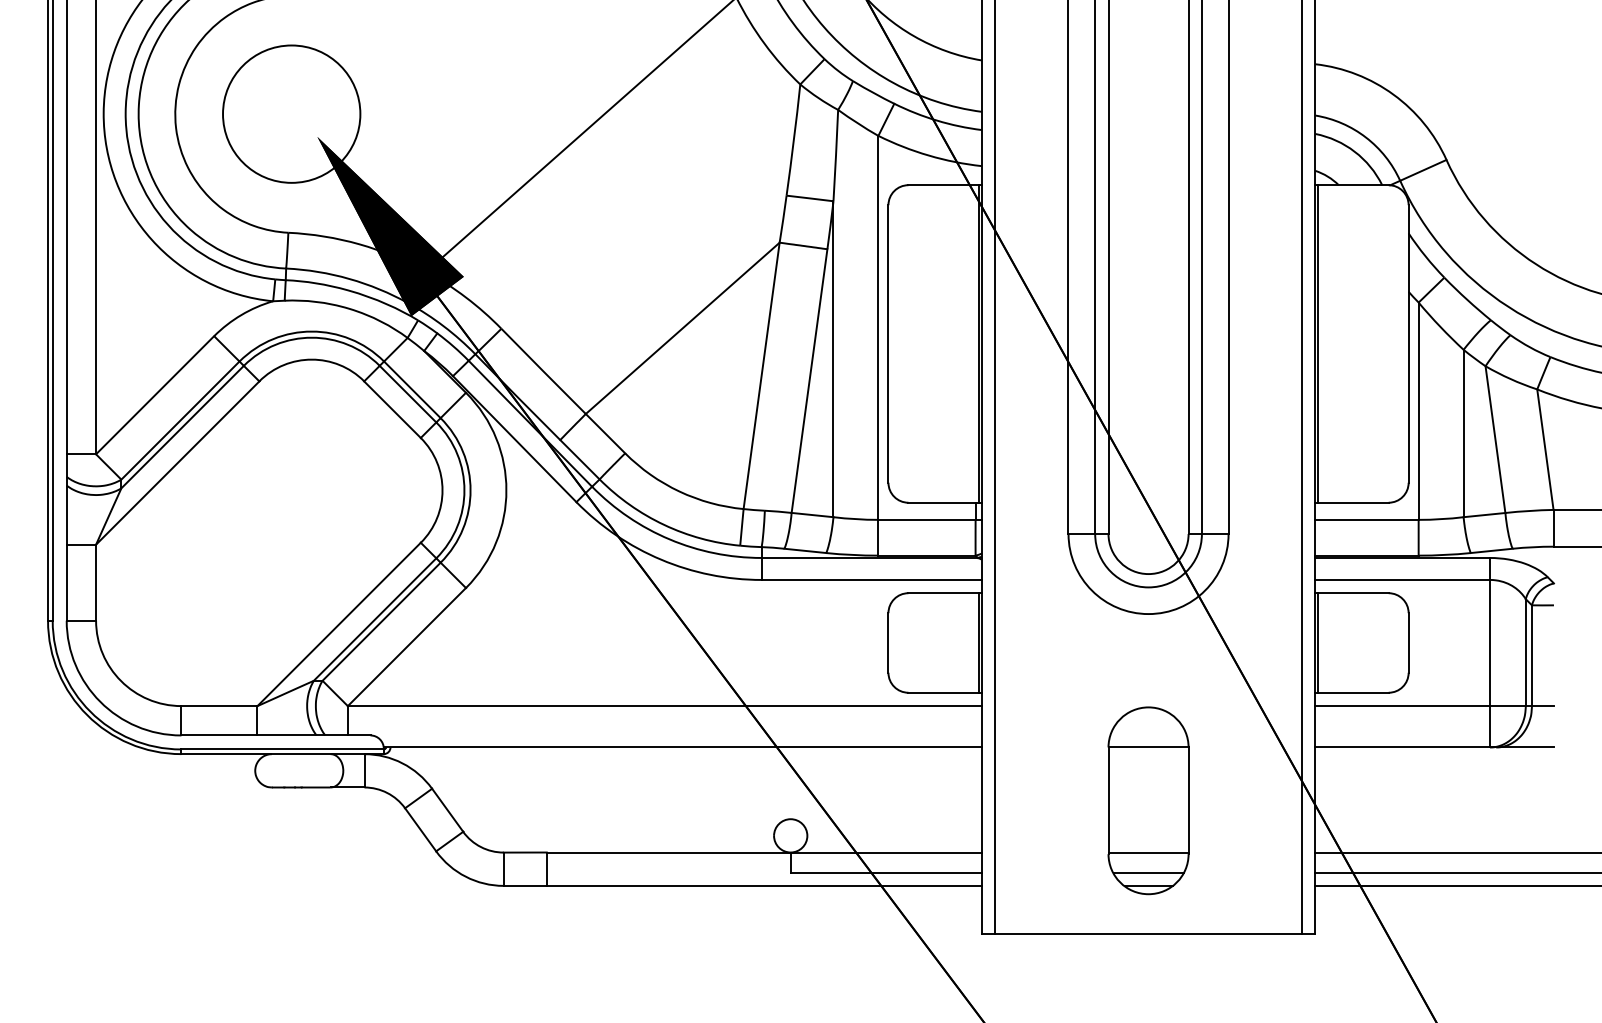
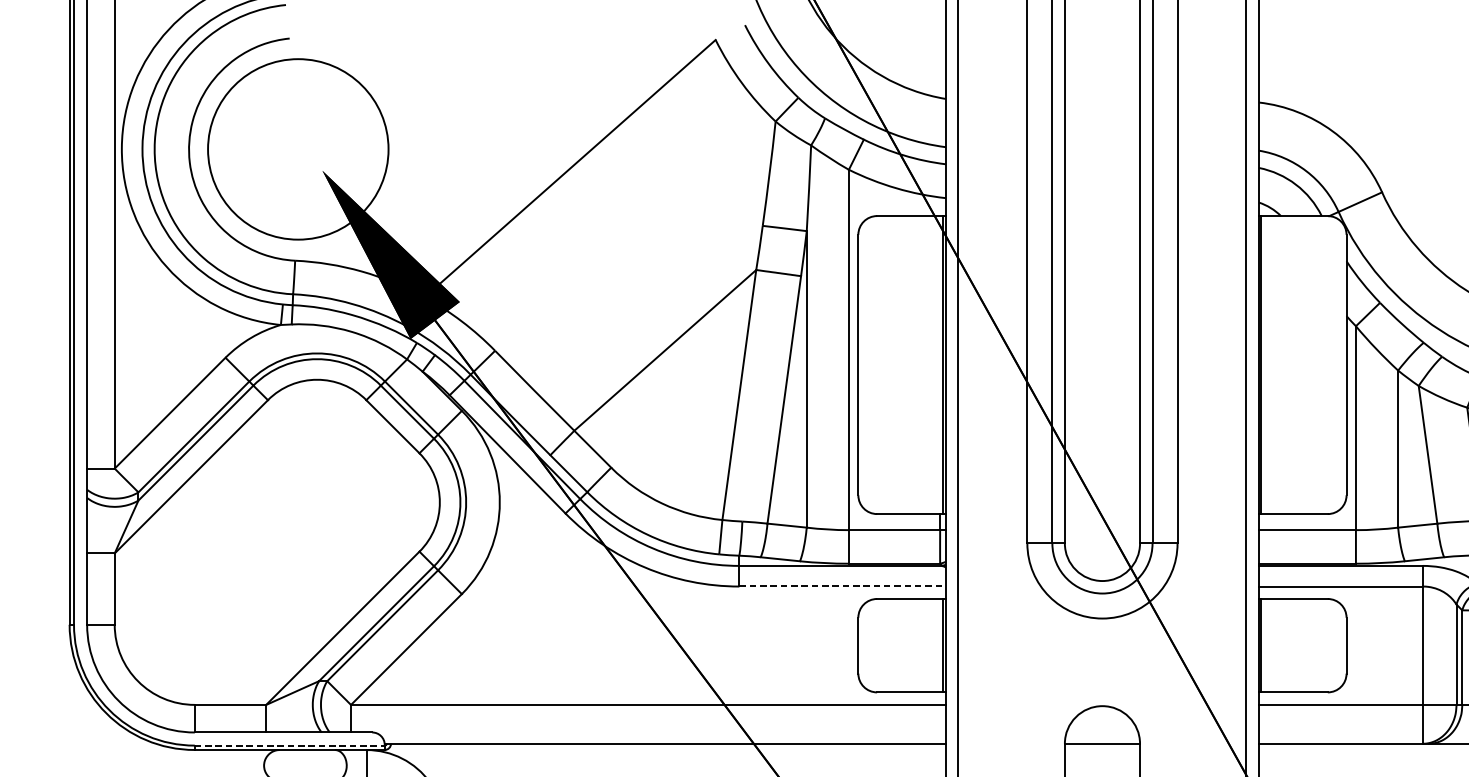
circle: (291, 113) -> (298, 148), size x1.4
line: (872, 579) -> (843, 586), solid -> dashed
line: (283, 749) -> (290, 745), solid -> dashed

